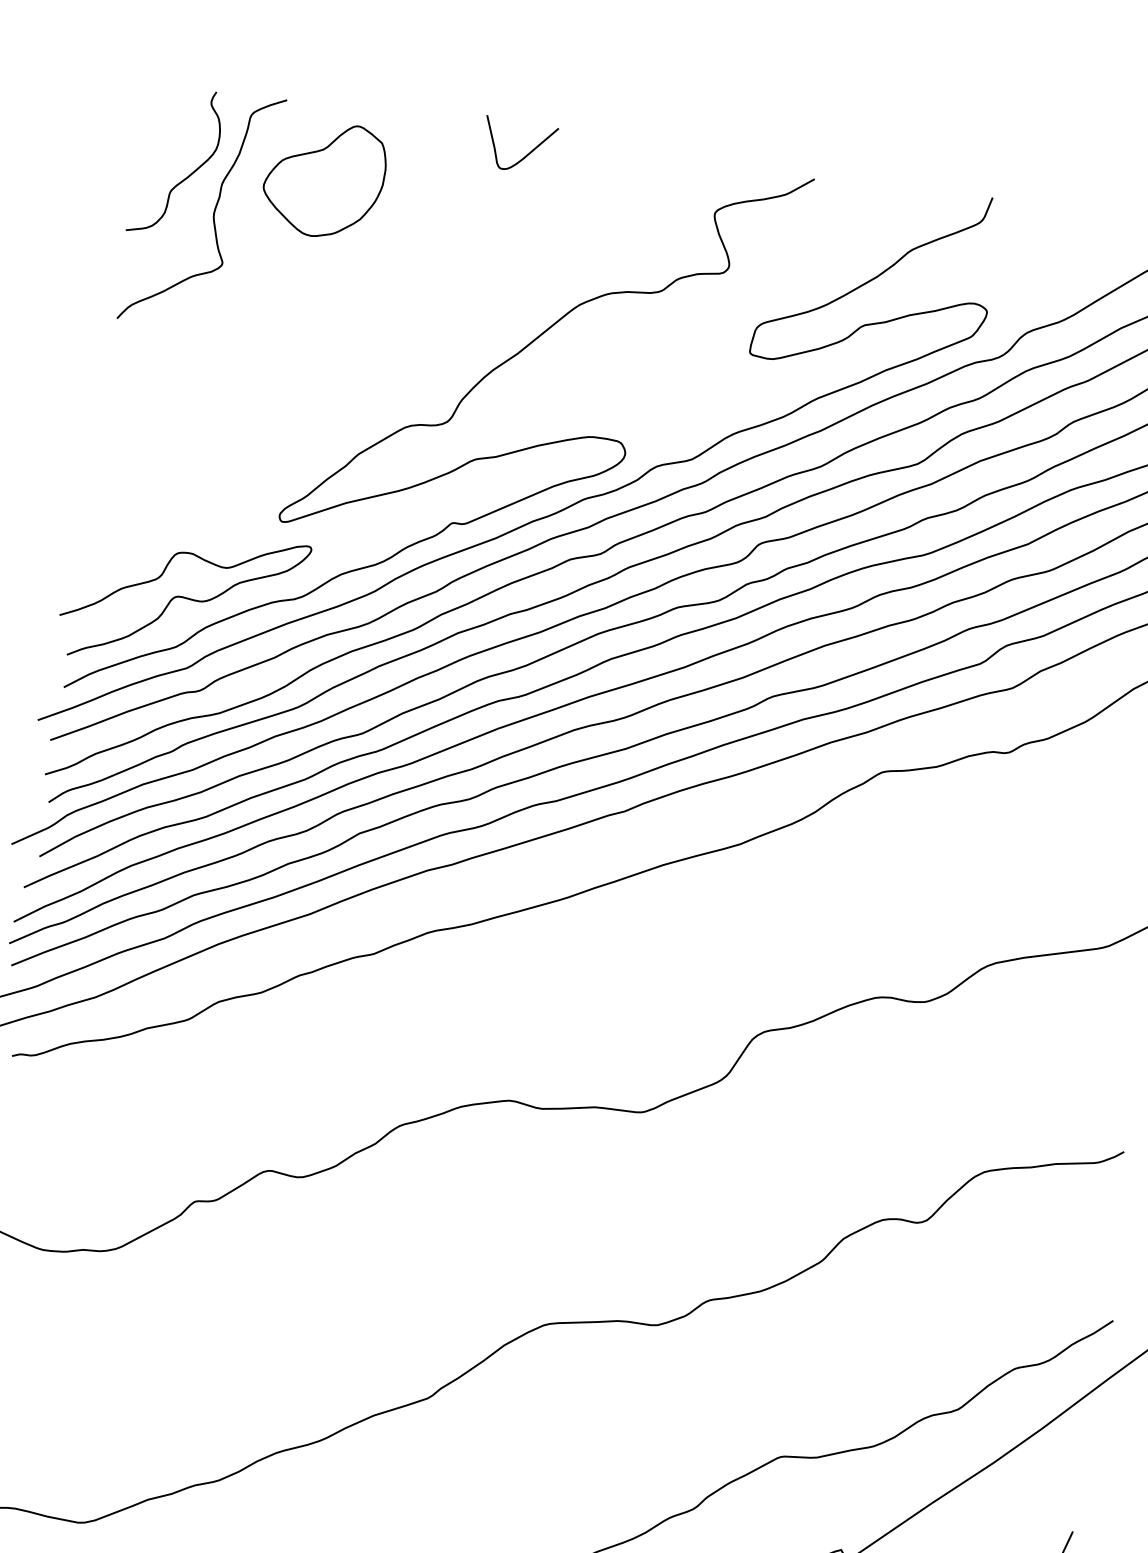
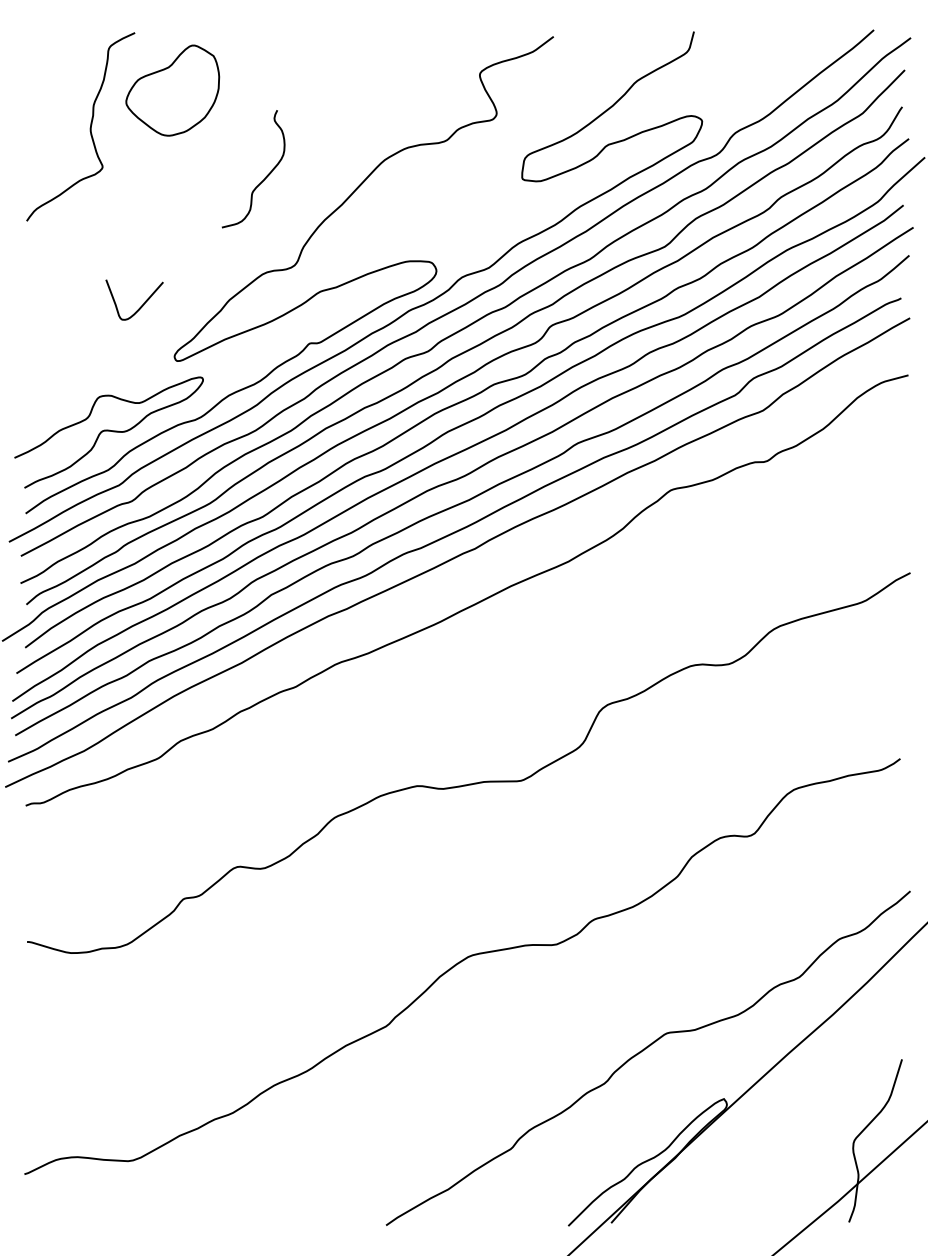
curve: (527, 153) -> (141, 305), moved
curve: (189, 173) -> (265, 176), moved

